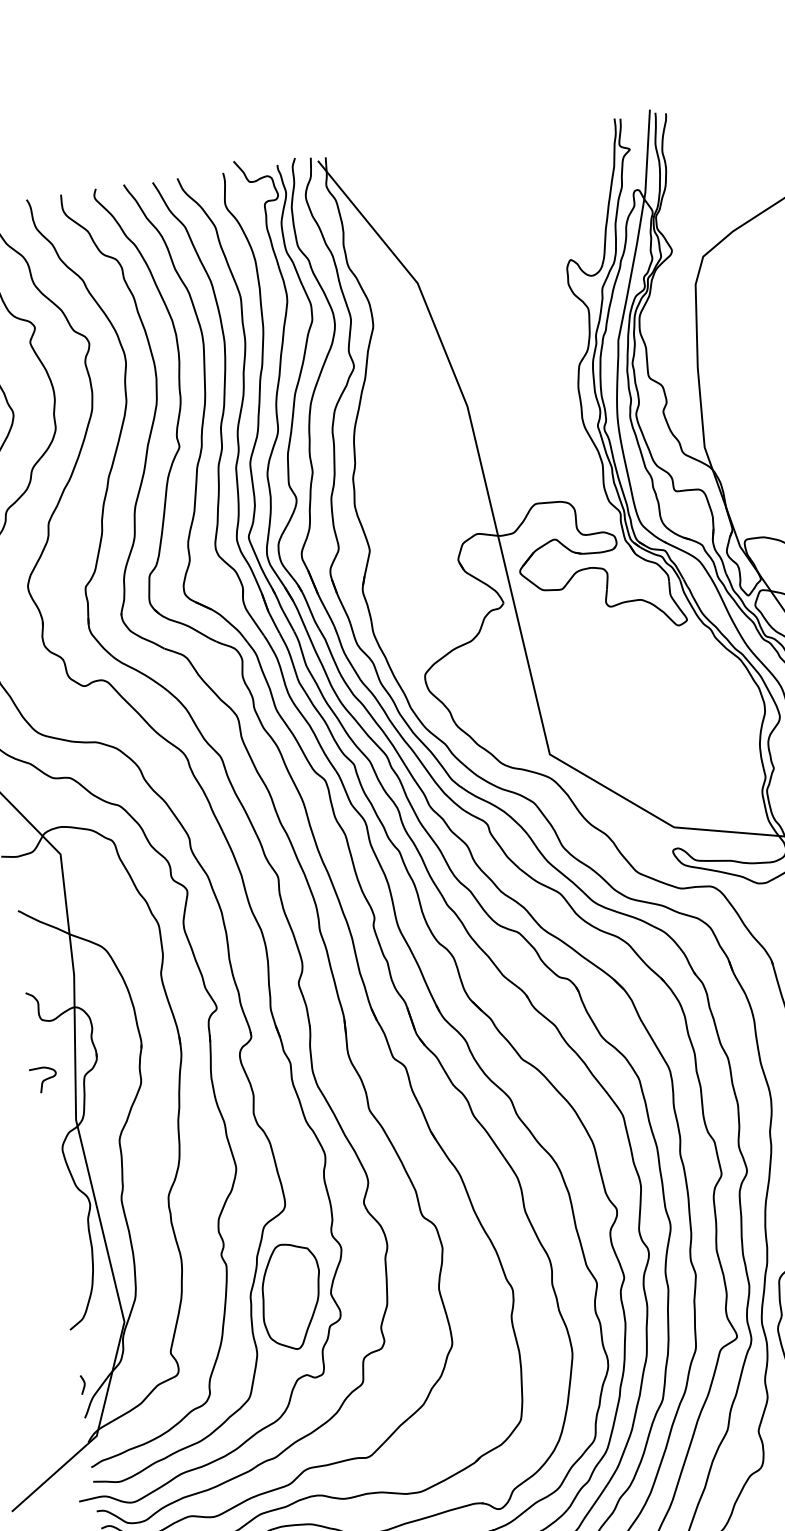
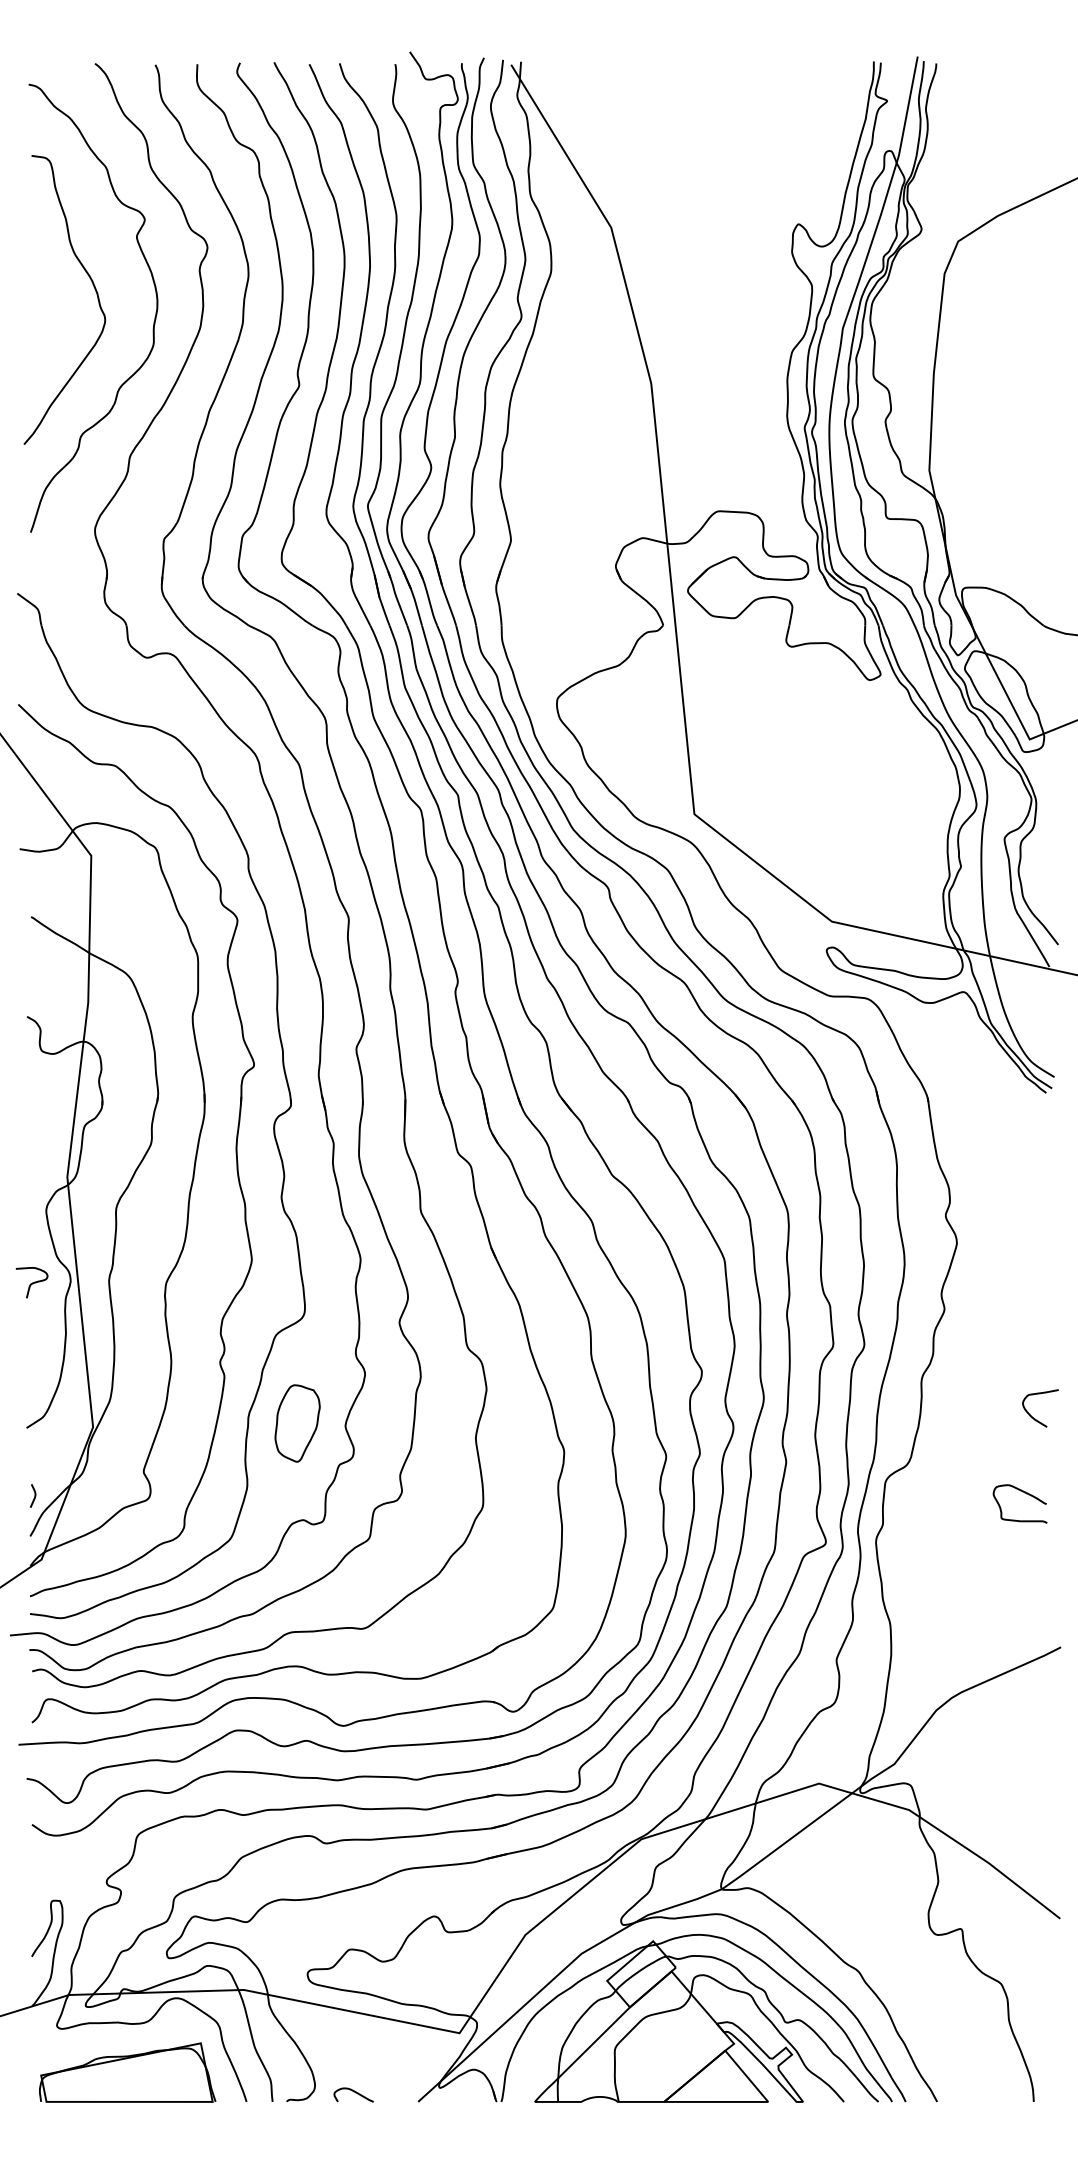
curve: (44, 1079) -> (32, 1282), moved
part: (291, 1296) -> (297, 1423), size x0.6

